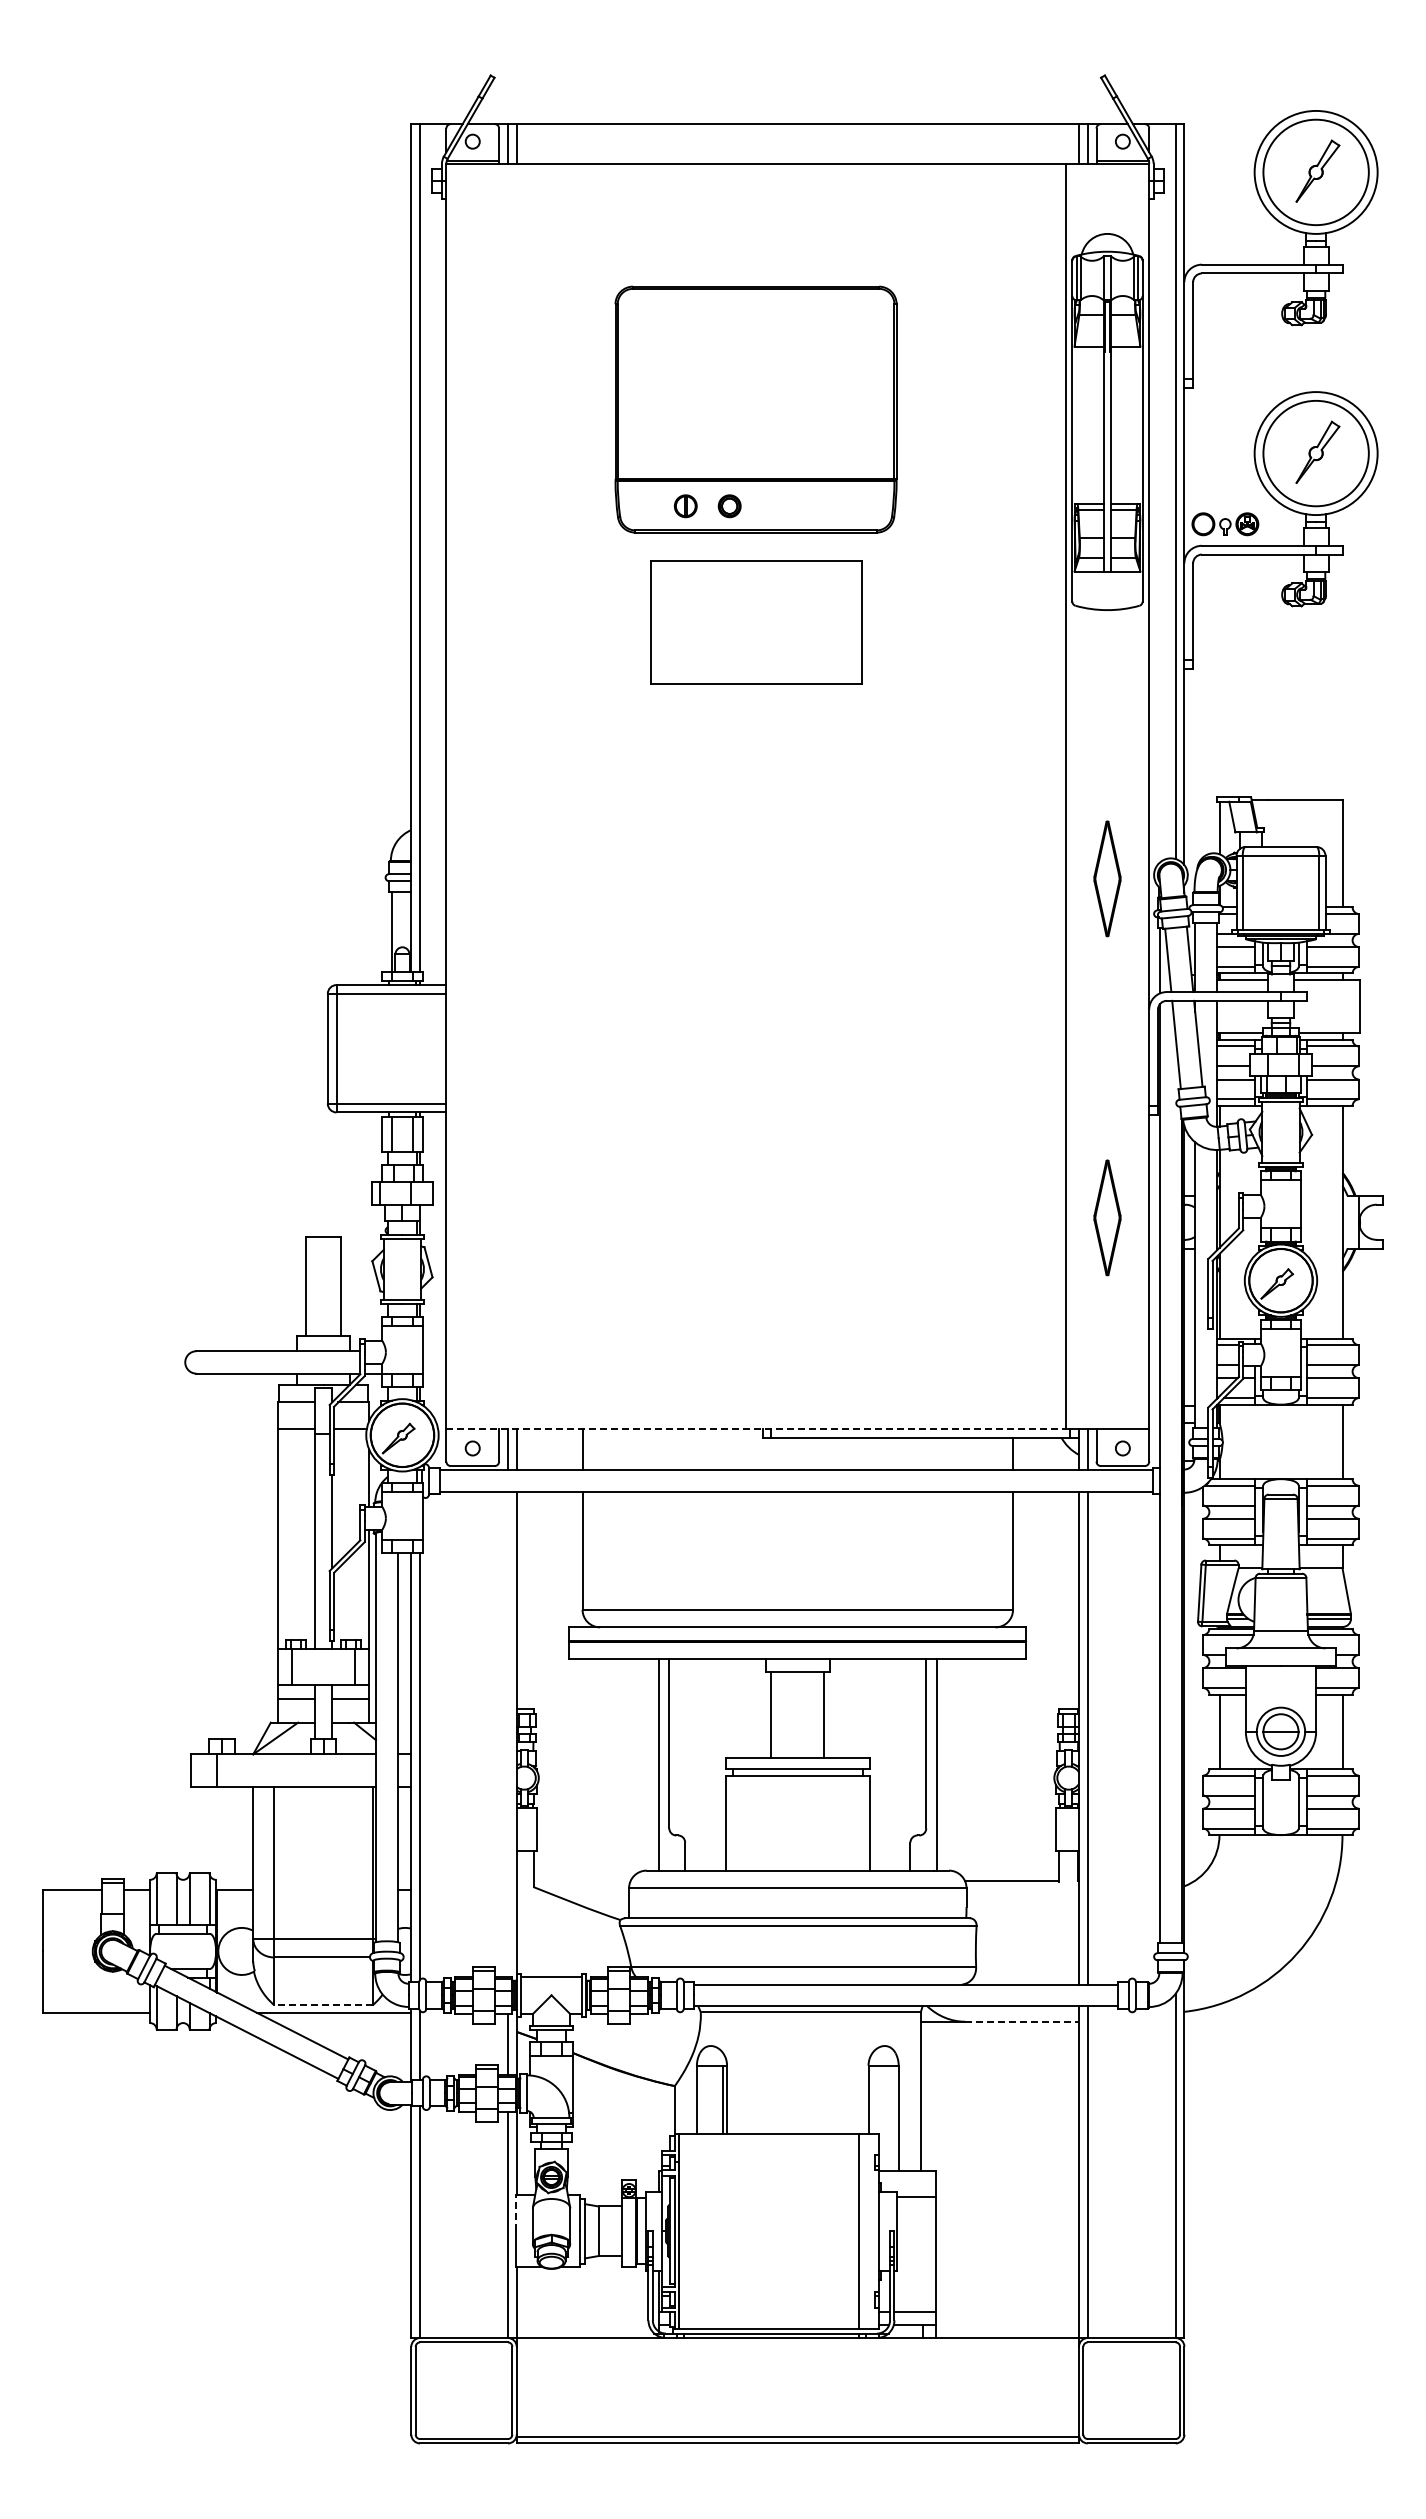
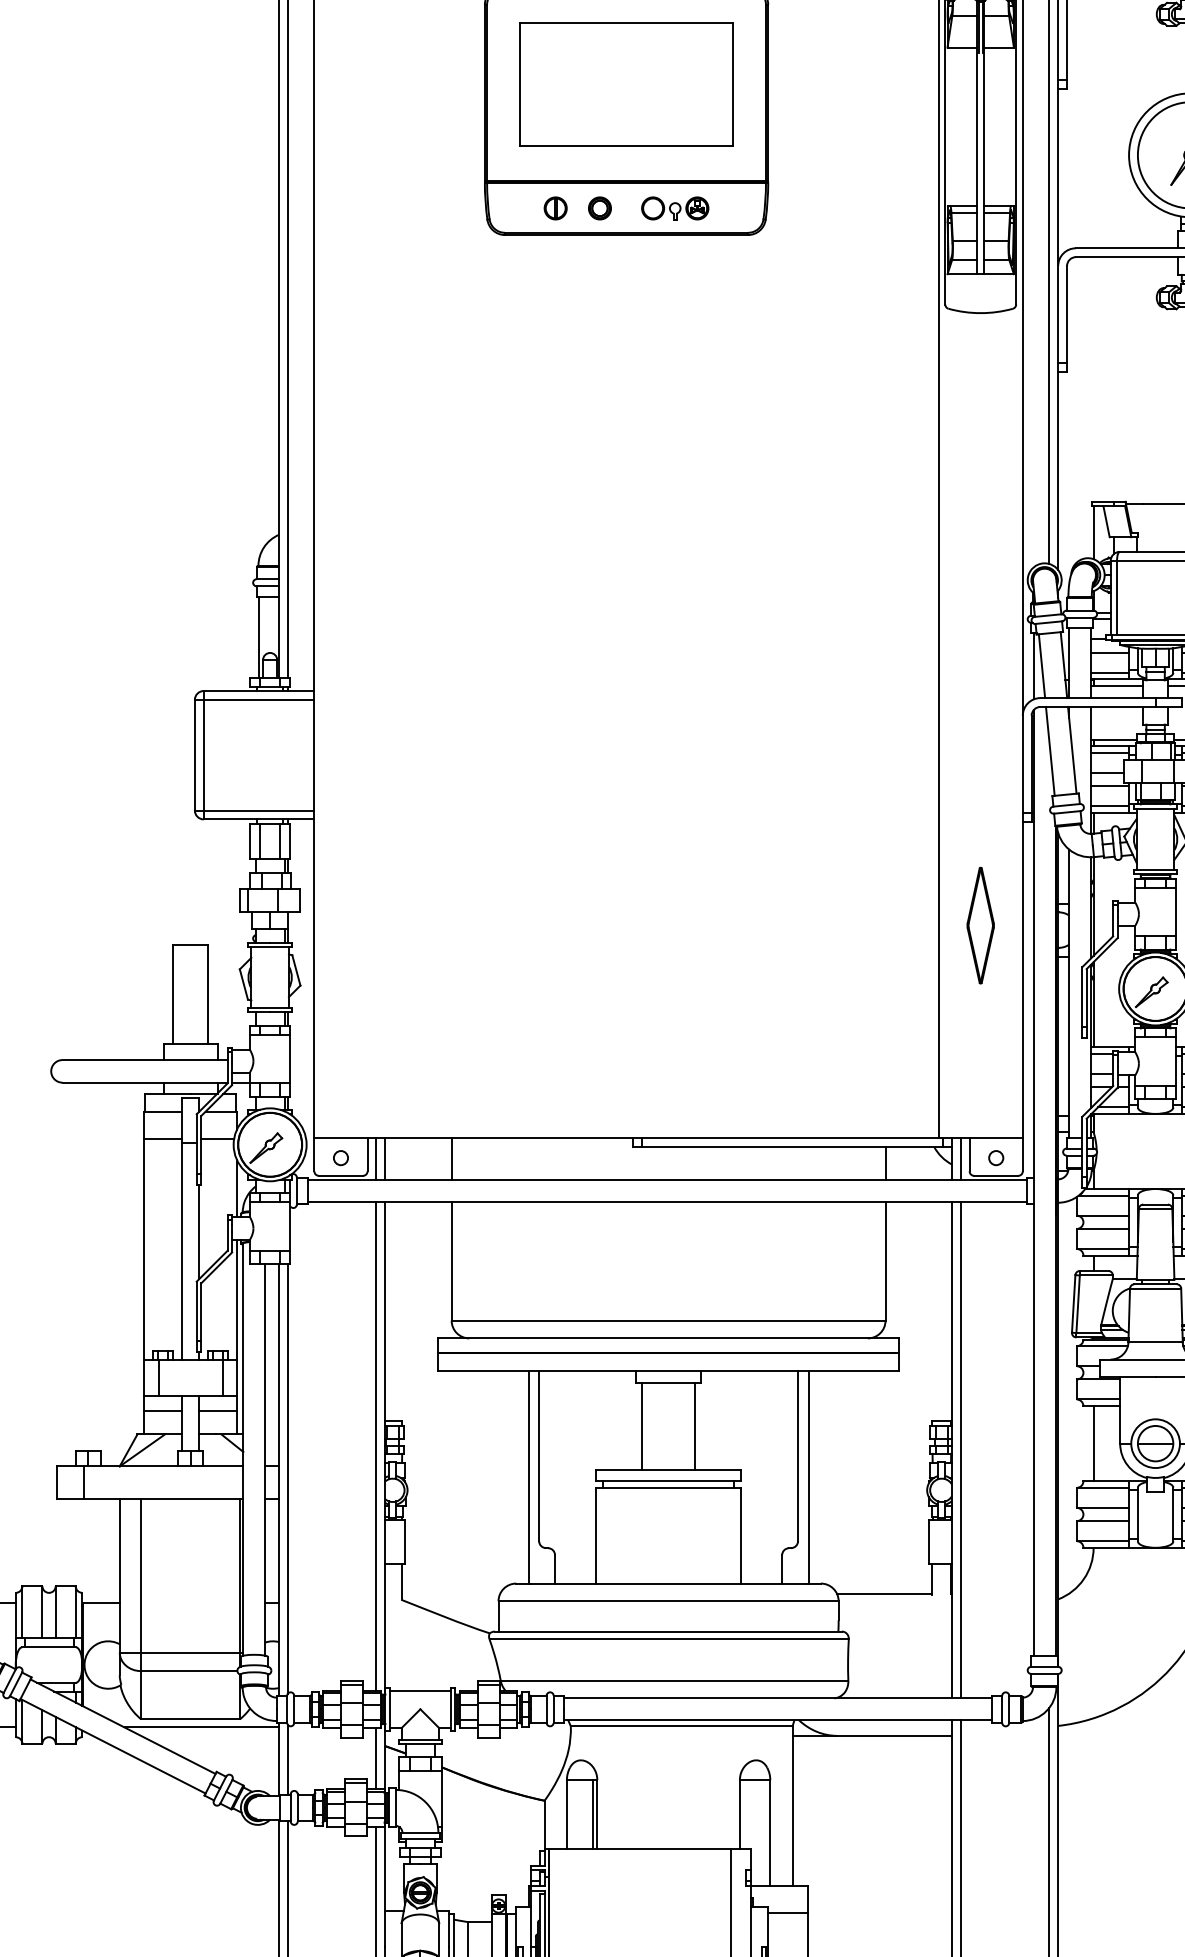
part: (1225, 524) -> (675, 208), moved
part: (756, 622) -> (626, 84), moved
part: (1107, 878) -> (980, 583), removed
line: (756, 1428) -> (626, 1137), dashed -> solid
line: (507, 1734) -> (376, 1446), added
line: (323, 2005) -> (190, 1719), dashed -> solid
line: (1022, 2021) -> (895, 1735), dashed -> solid
line: (516, 2212) -> (385, 1928), dashed -> solid

